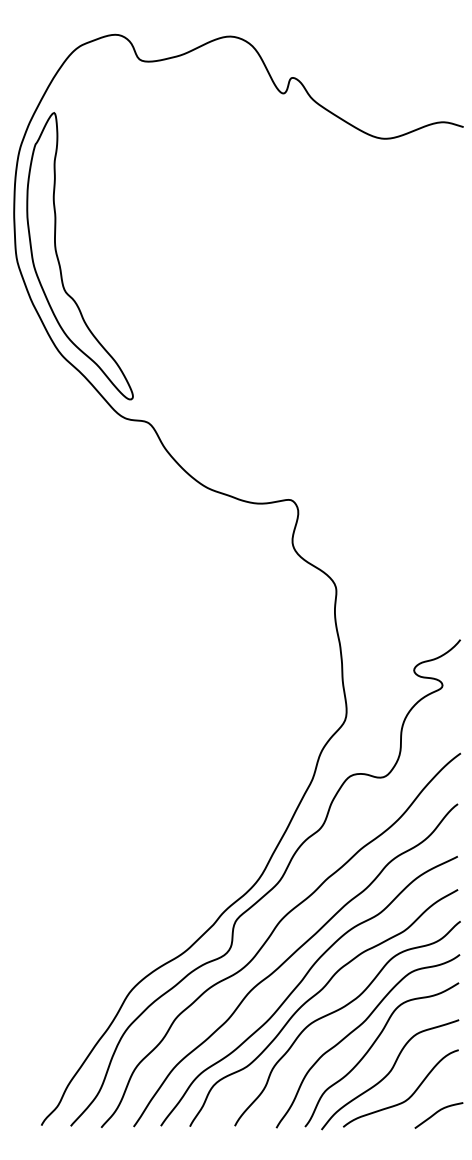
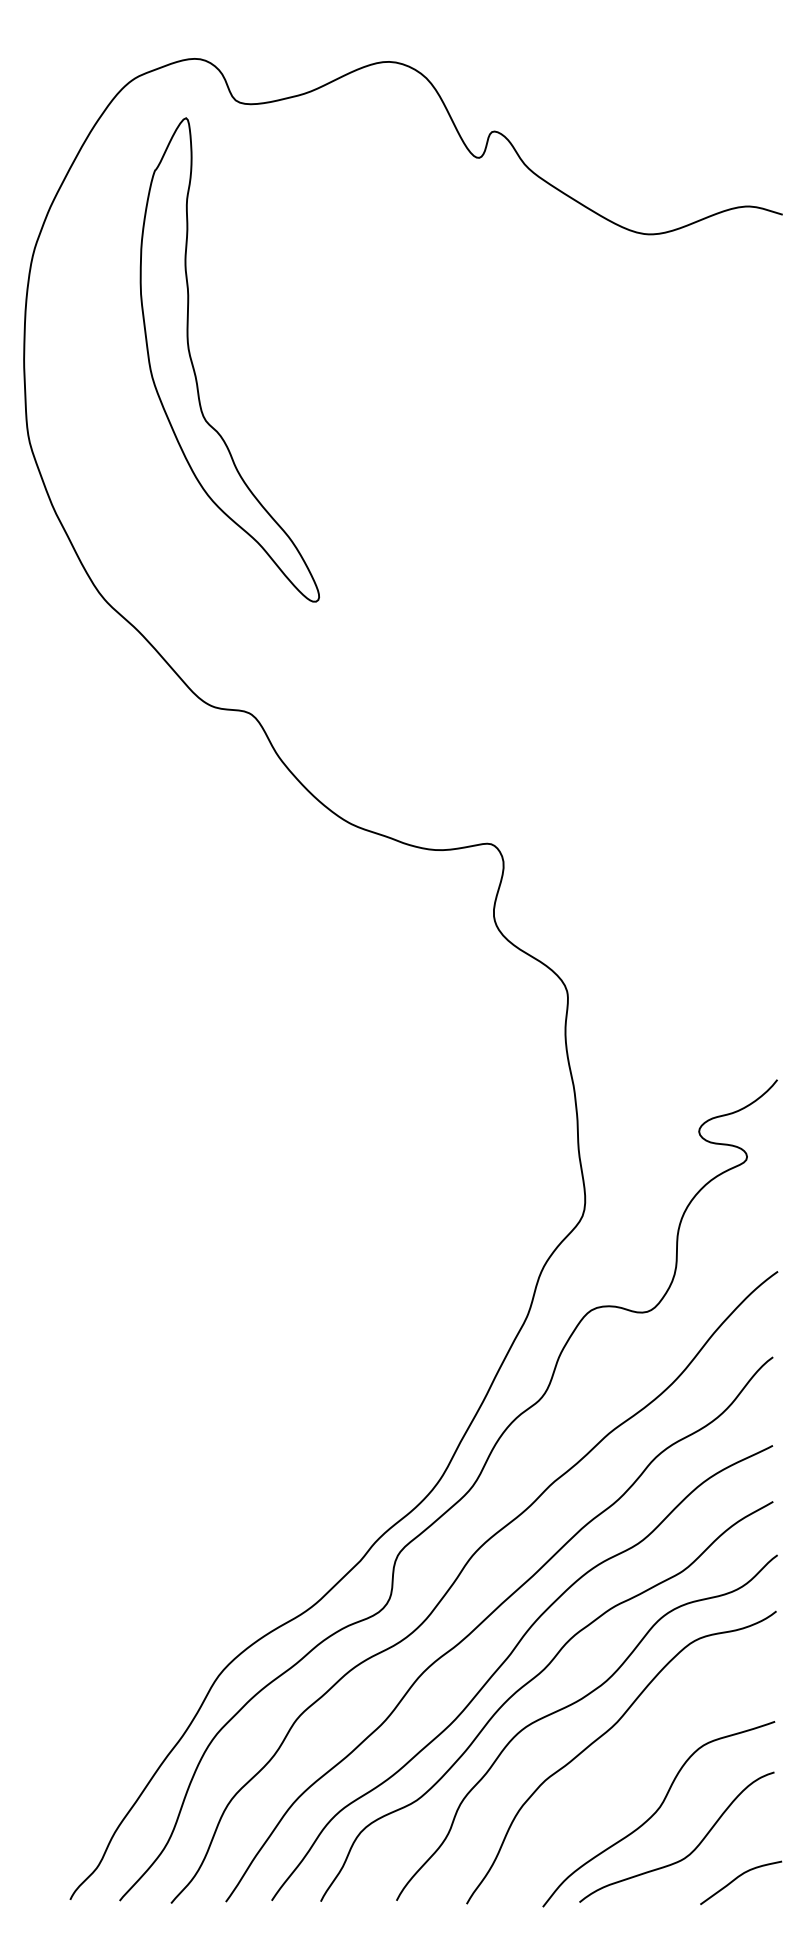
part: (60, 263) -> (196, 372), moved
curve: (371, 1048) -> (627, 1769), removed

